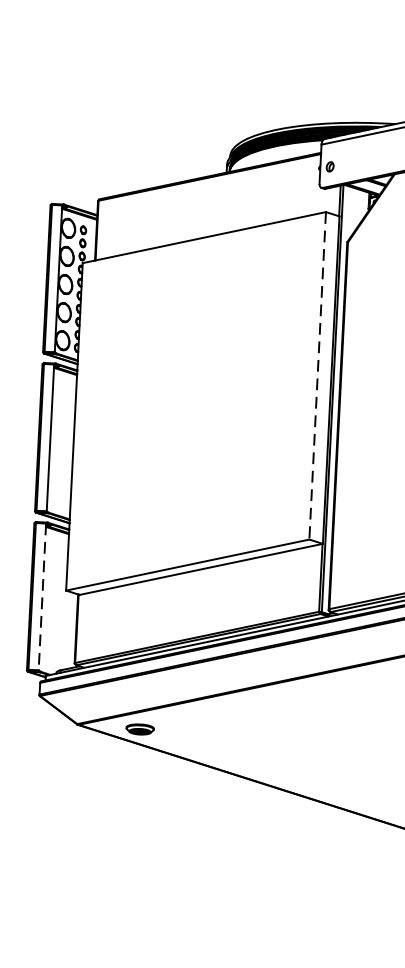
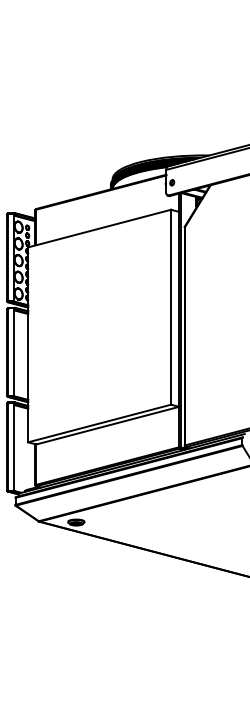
line: (318, 376) -> (171, 307), dashed -> solid
line: (42, 596) -> (14, 446), dashed -> solid

